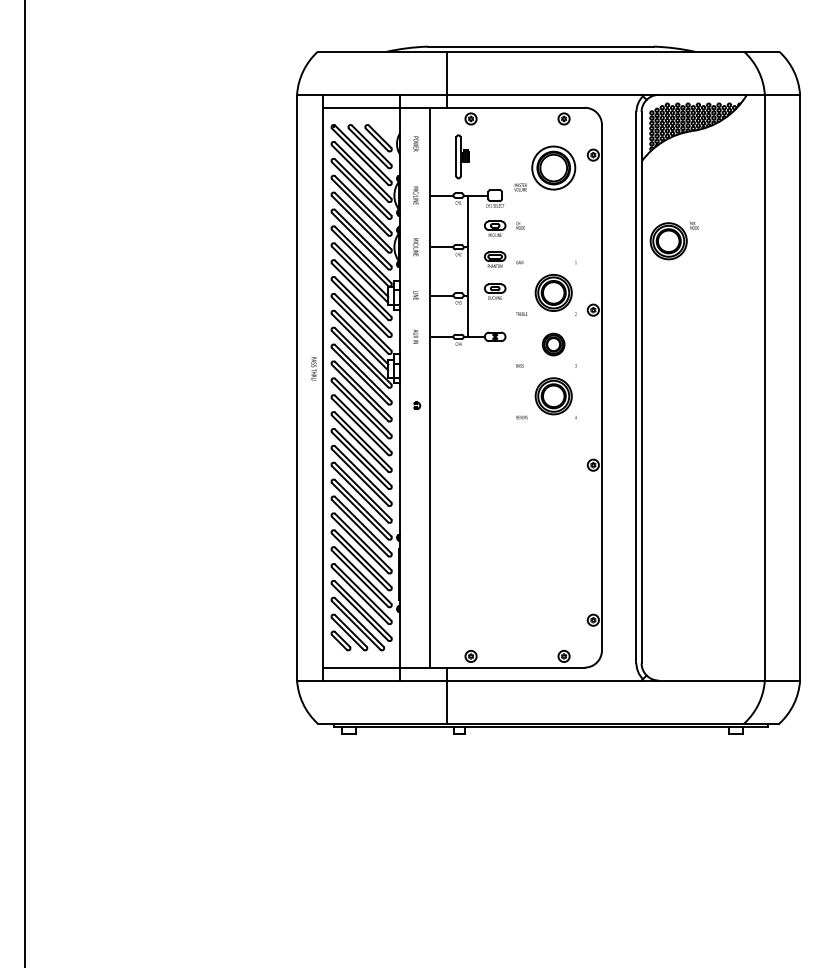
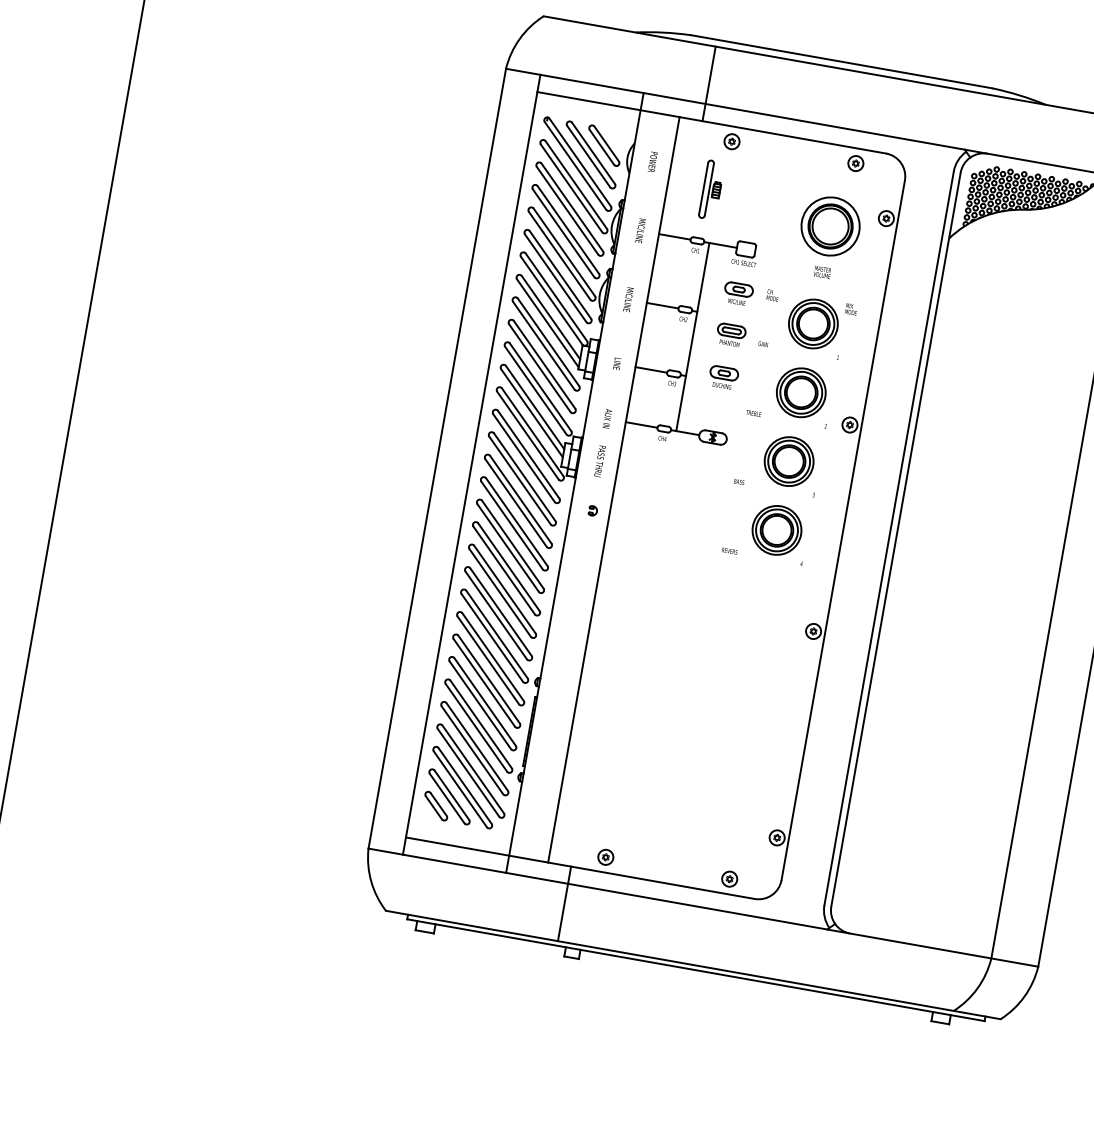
text: (520, 187) -> (822, 272), moved
part: (673, 241) -> (819, 325), moved
part: (553, 344) -> (788, 461), size x1.67
text: (313, 368) -> (599, 460), moved

